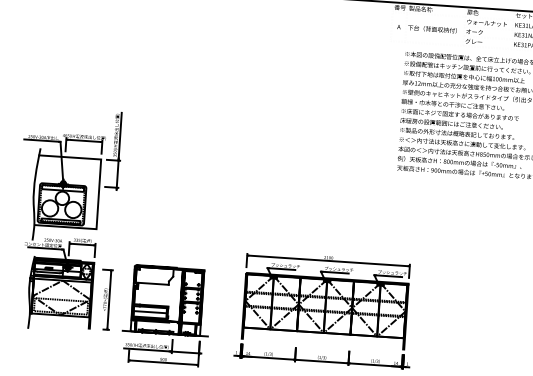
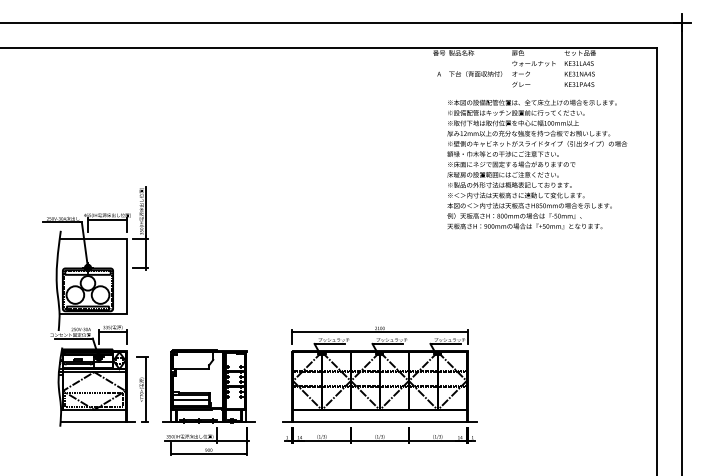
line: (62, 327) -> (97, 422), added
line: (322, 344) -> (379, 422), added

